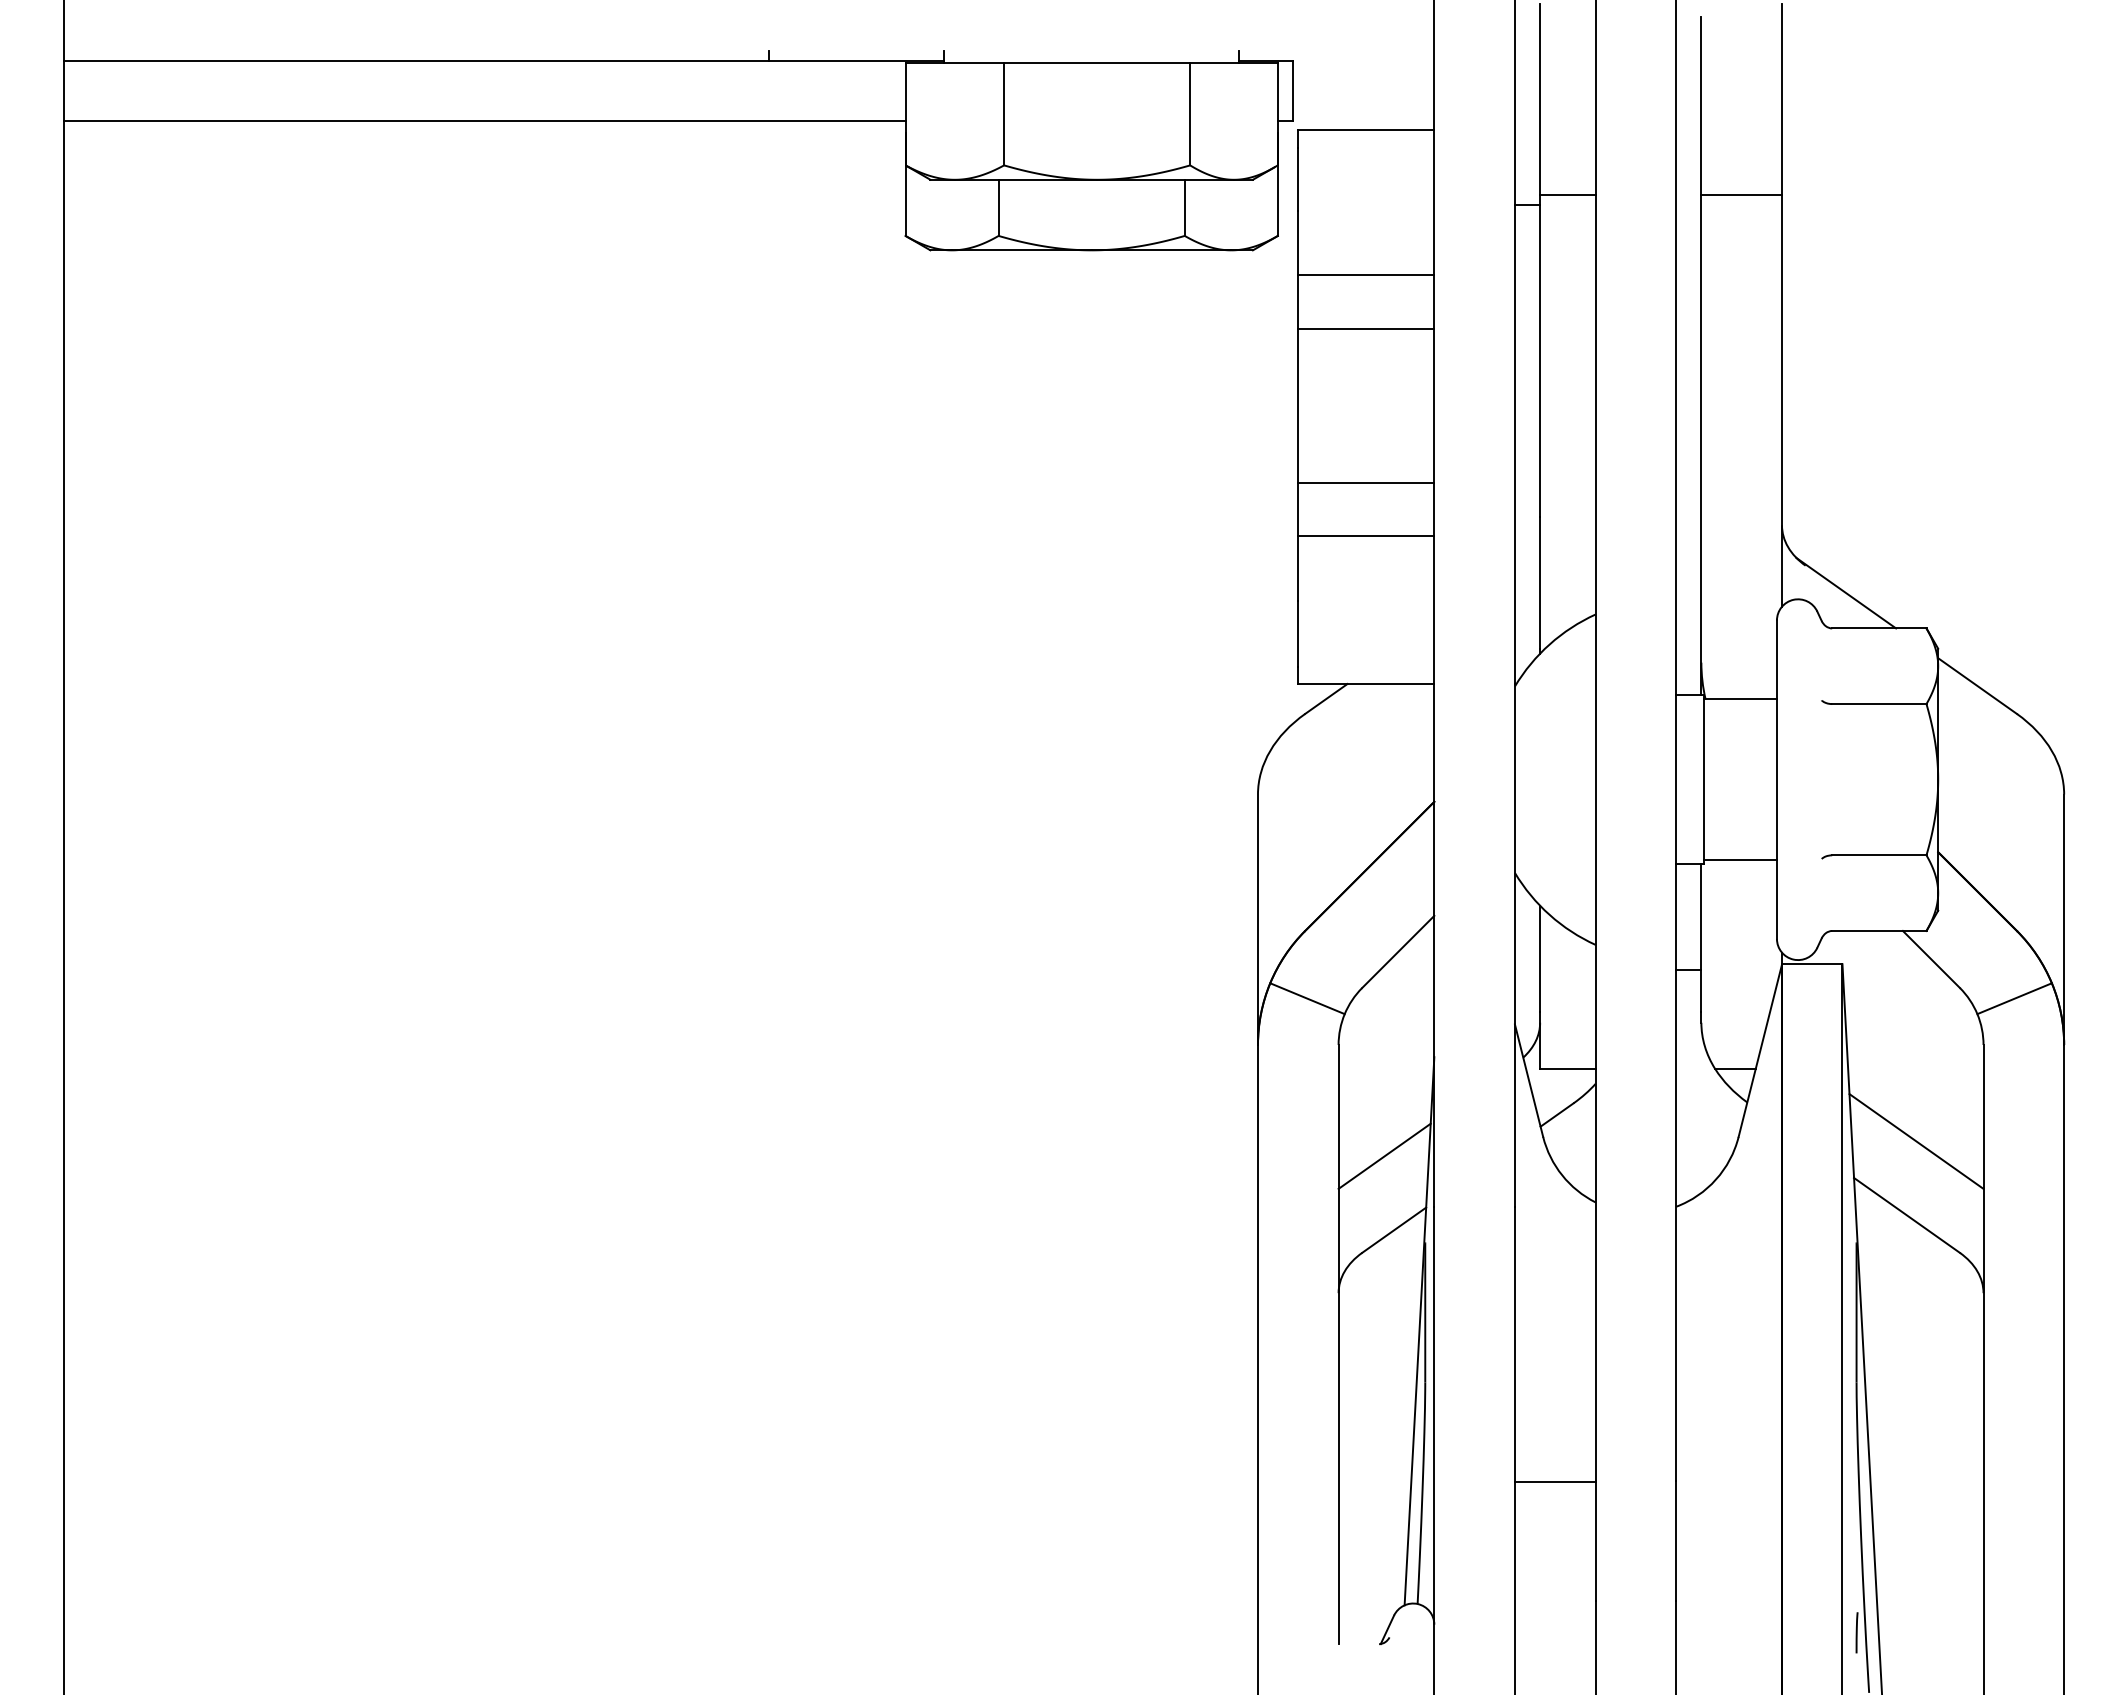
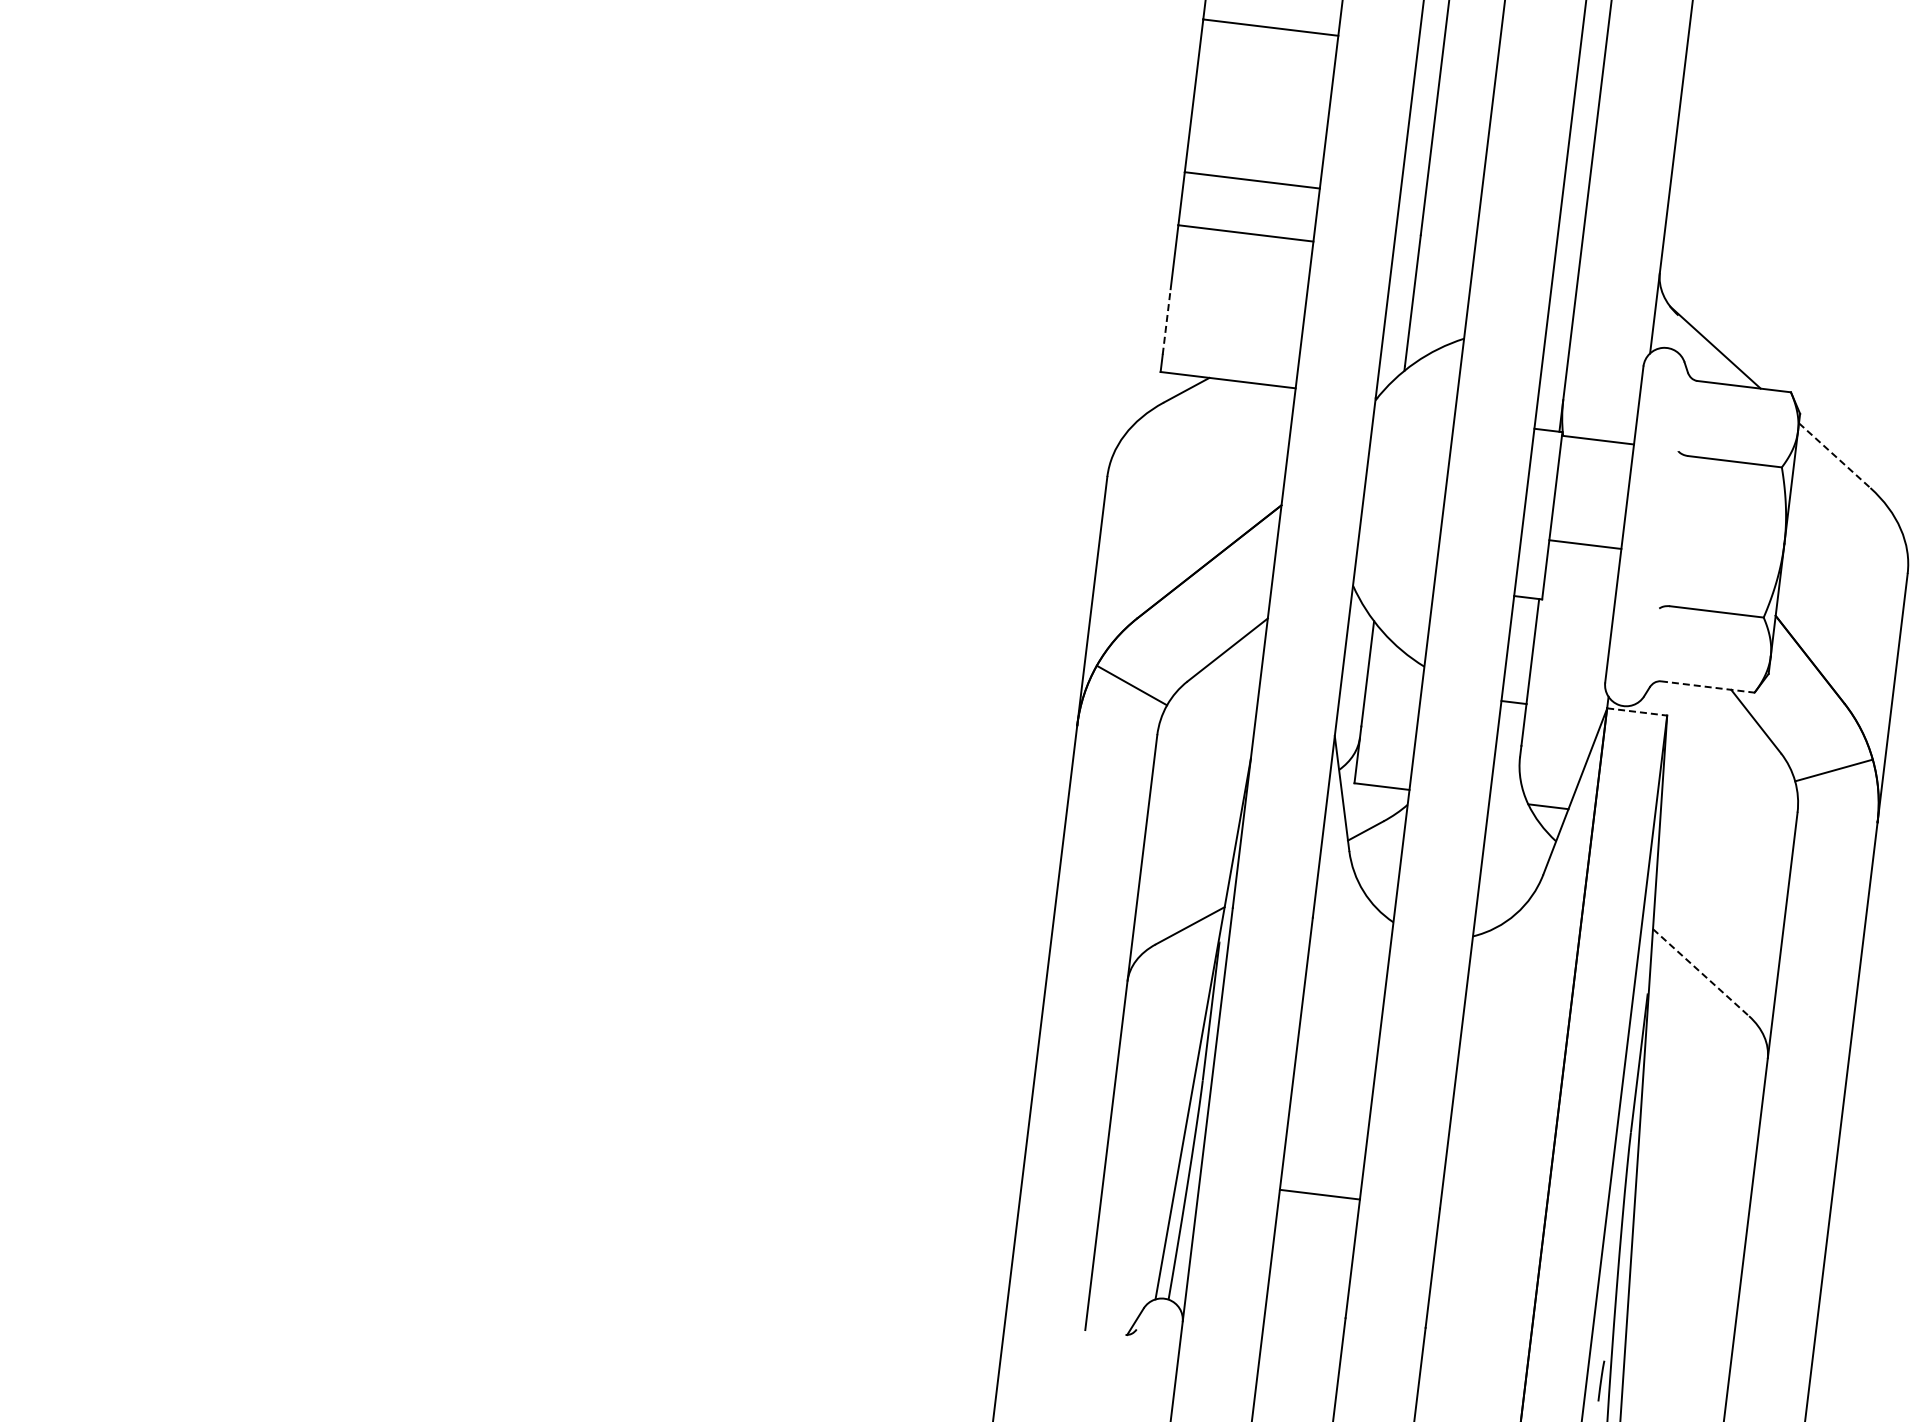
line: (1298, 633) -> (1166, 321), solid -> dashed
line: (1977, 686) -> (1834, 456), solid -> dashed
line: (1740, 860) -> (1585, 544), moved
line: (1879, 930) -> (1708, 686), solid -> dashed
line: (1812, 964) -> (1637, 712), solid -> dashed
line: (1916, 1141) -> (1719, 900), removed
line: (1384, 1155) -> (1189, 850), removed
line: (1906, 1215) -> (1700, 972), solid -> dashed

